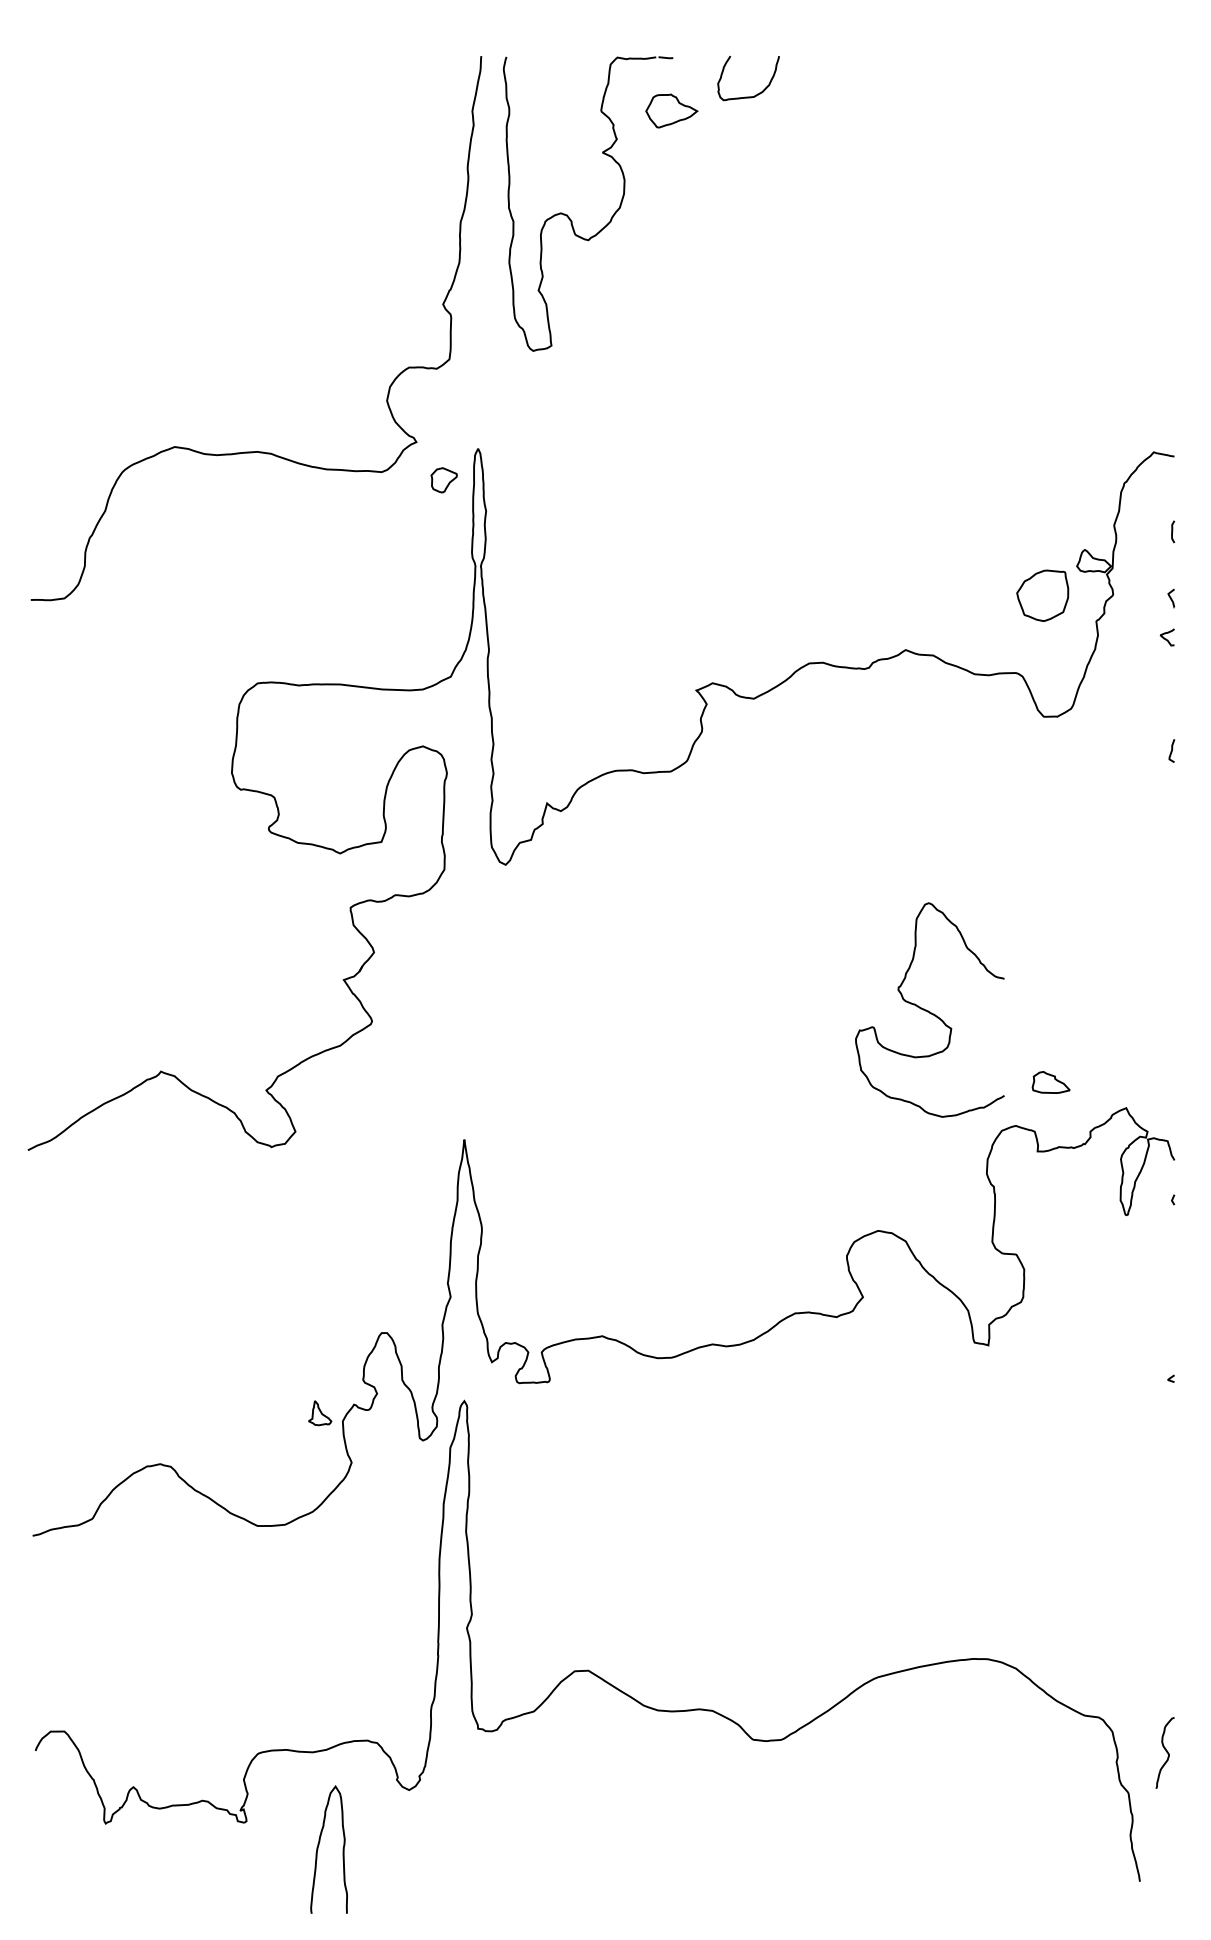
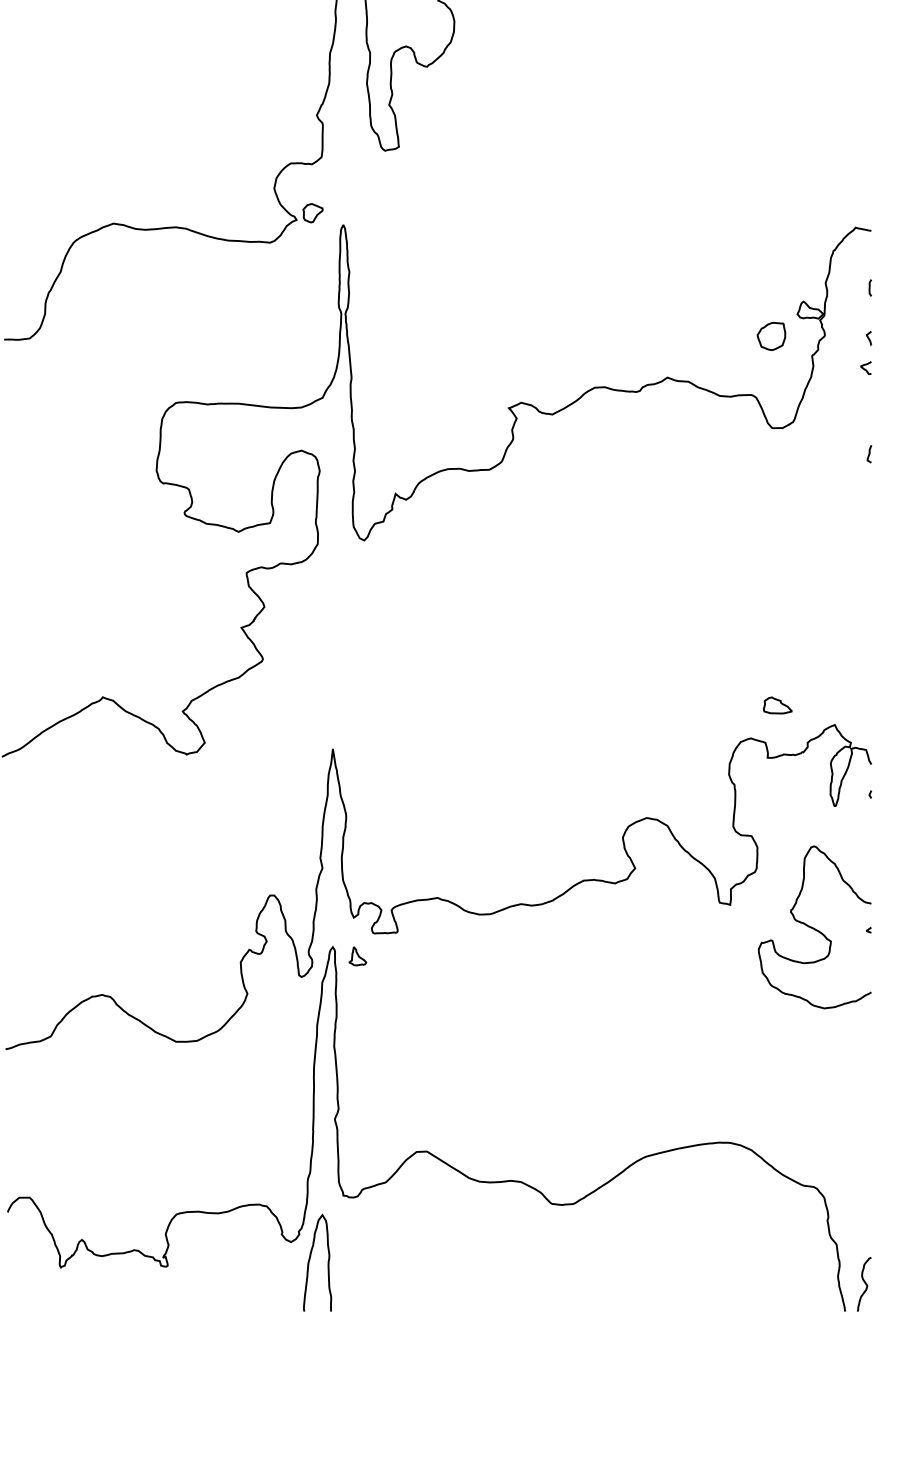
part: (443, 480) -> (312, 213), moved
part: (1042, 595) -> (771, 336), size x0.71
curve: (928, 1010) -> (813, 927), moved
part: (320, 1413) -> (358, 956), moved
curve: (1165, 1751) -> (864, 1283), moved
curve: (319, 1845) -> (310, 1259), moved

